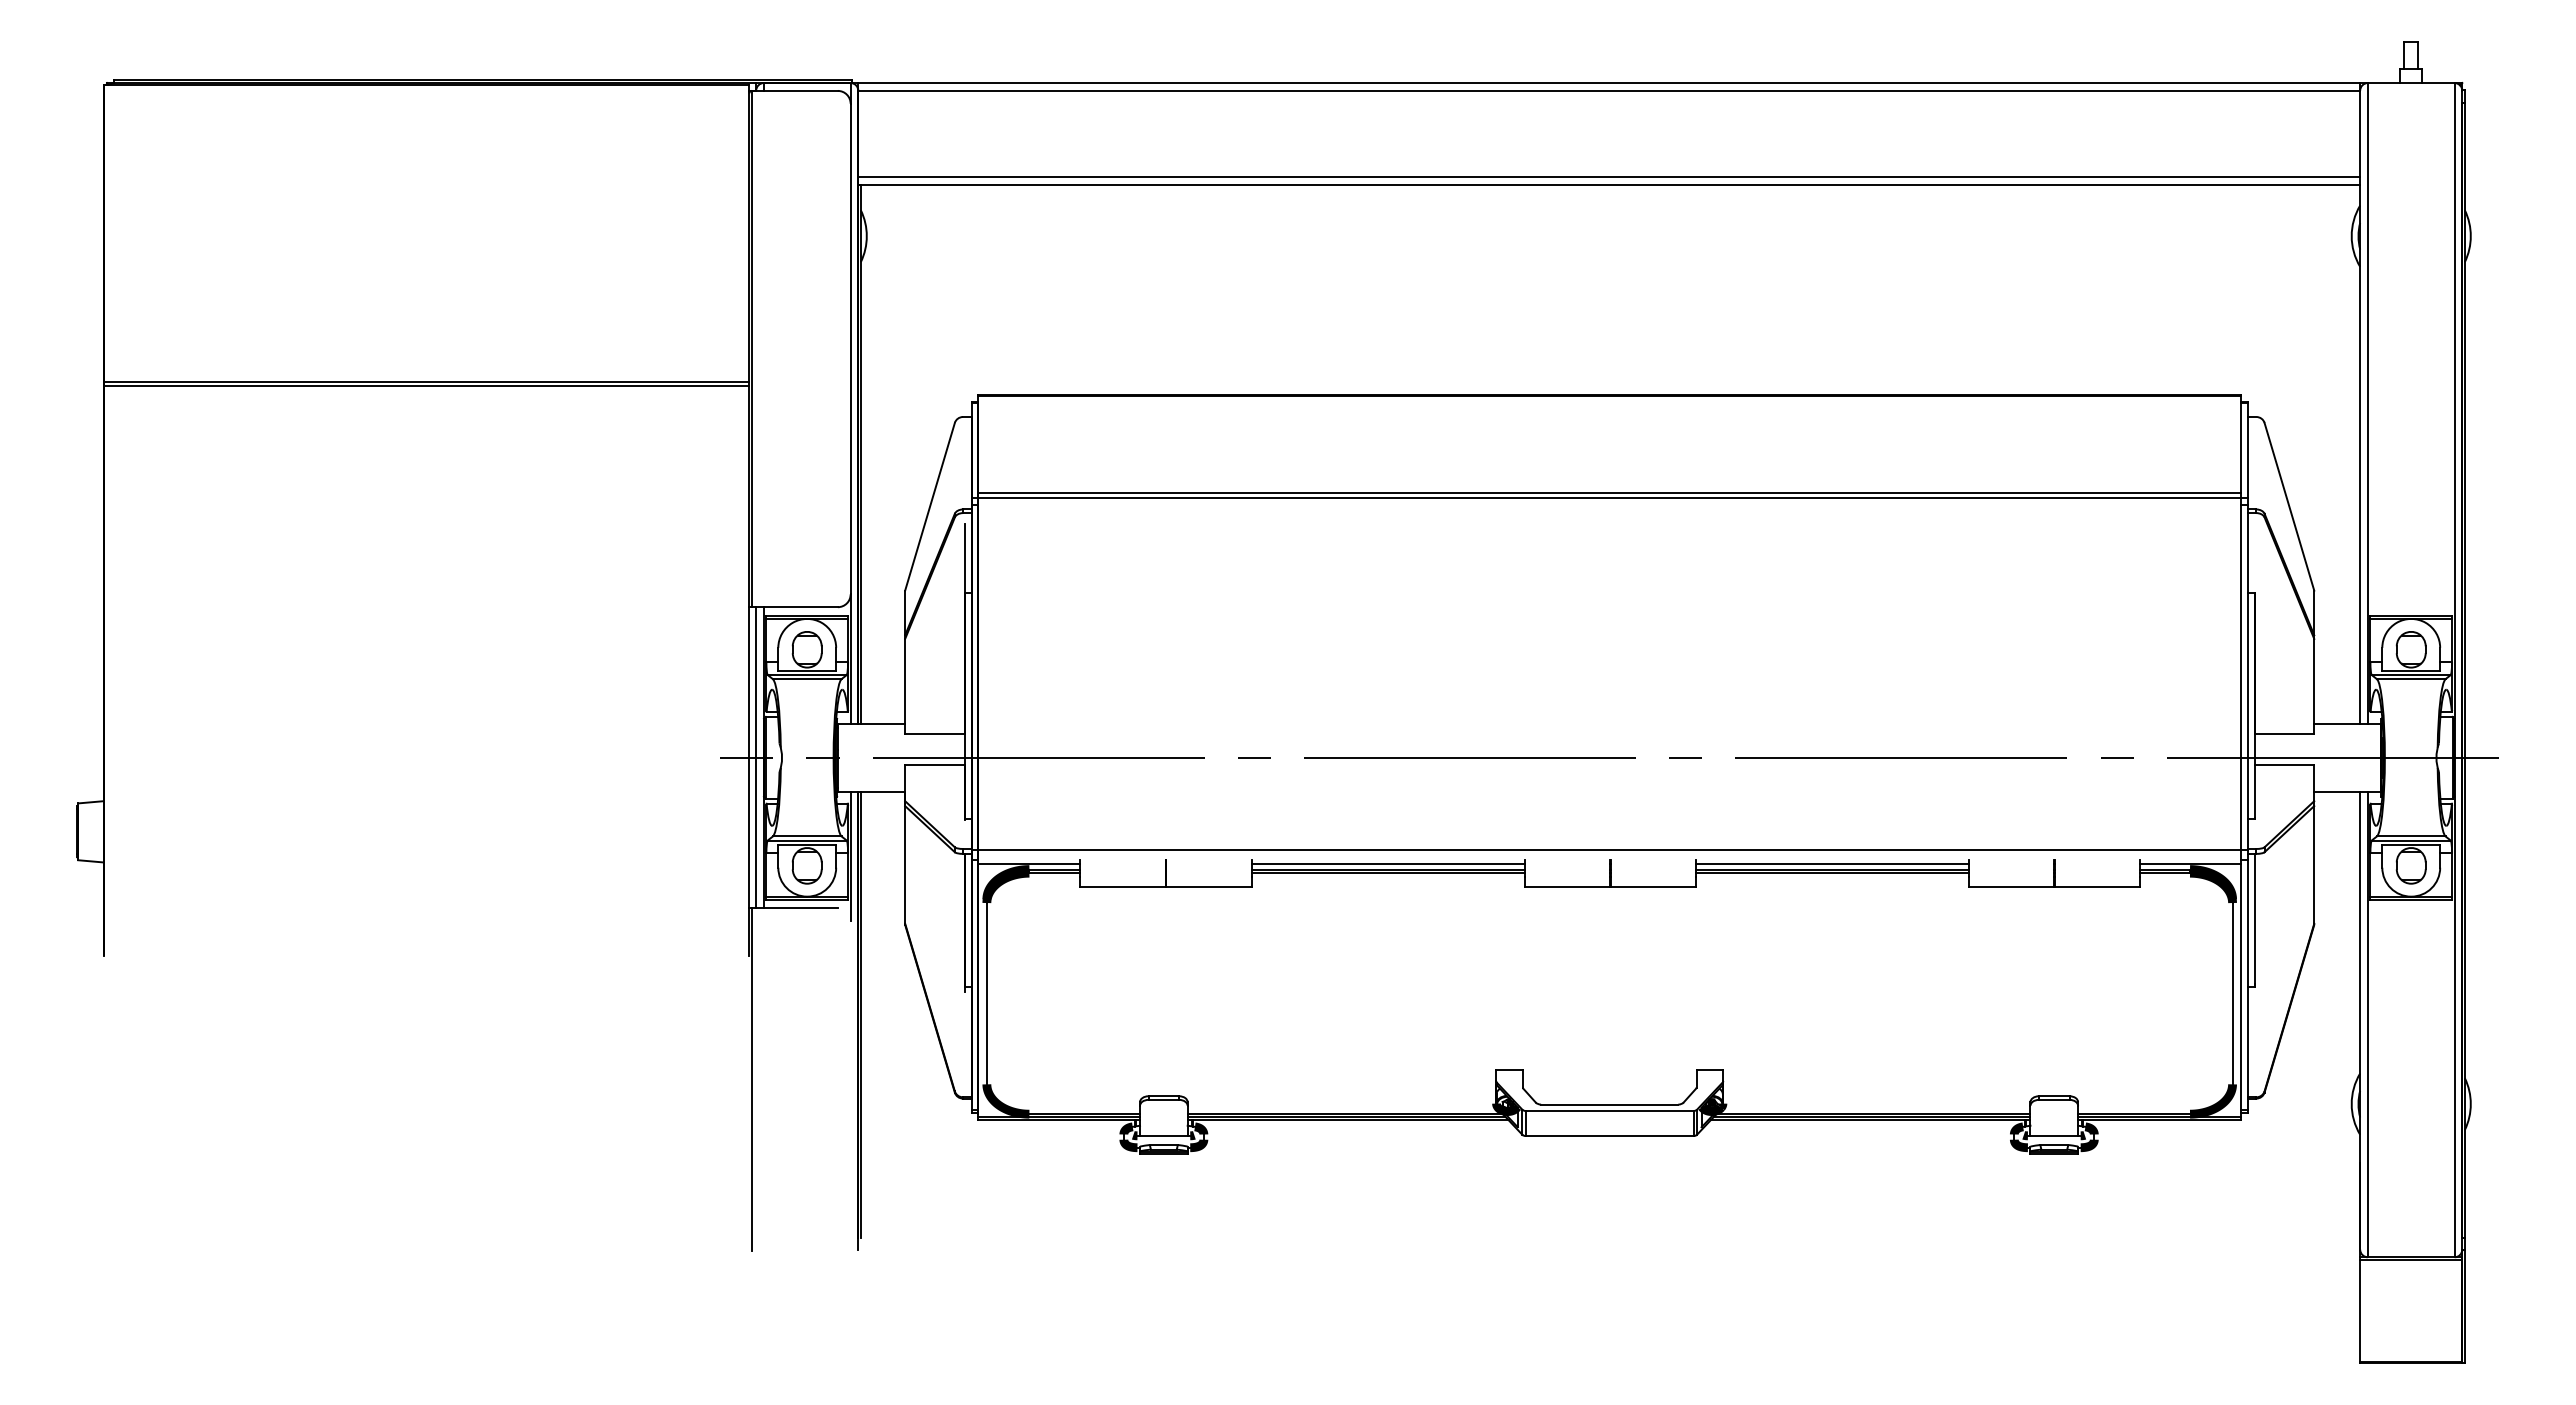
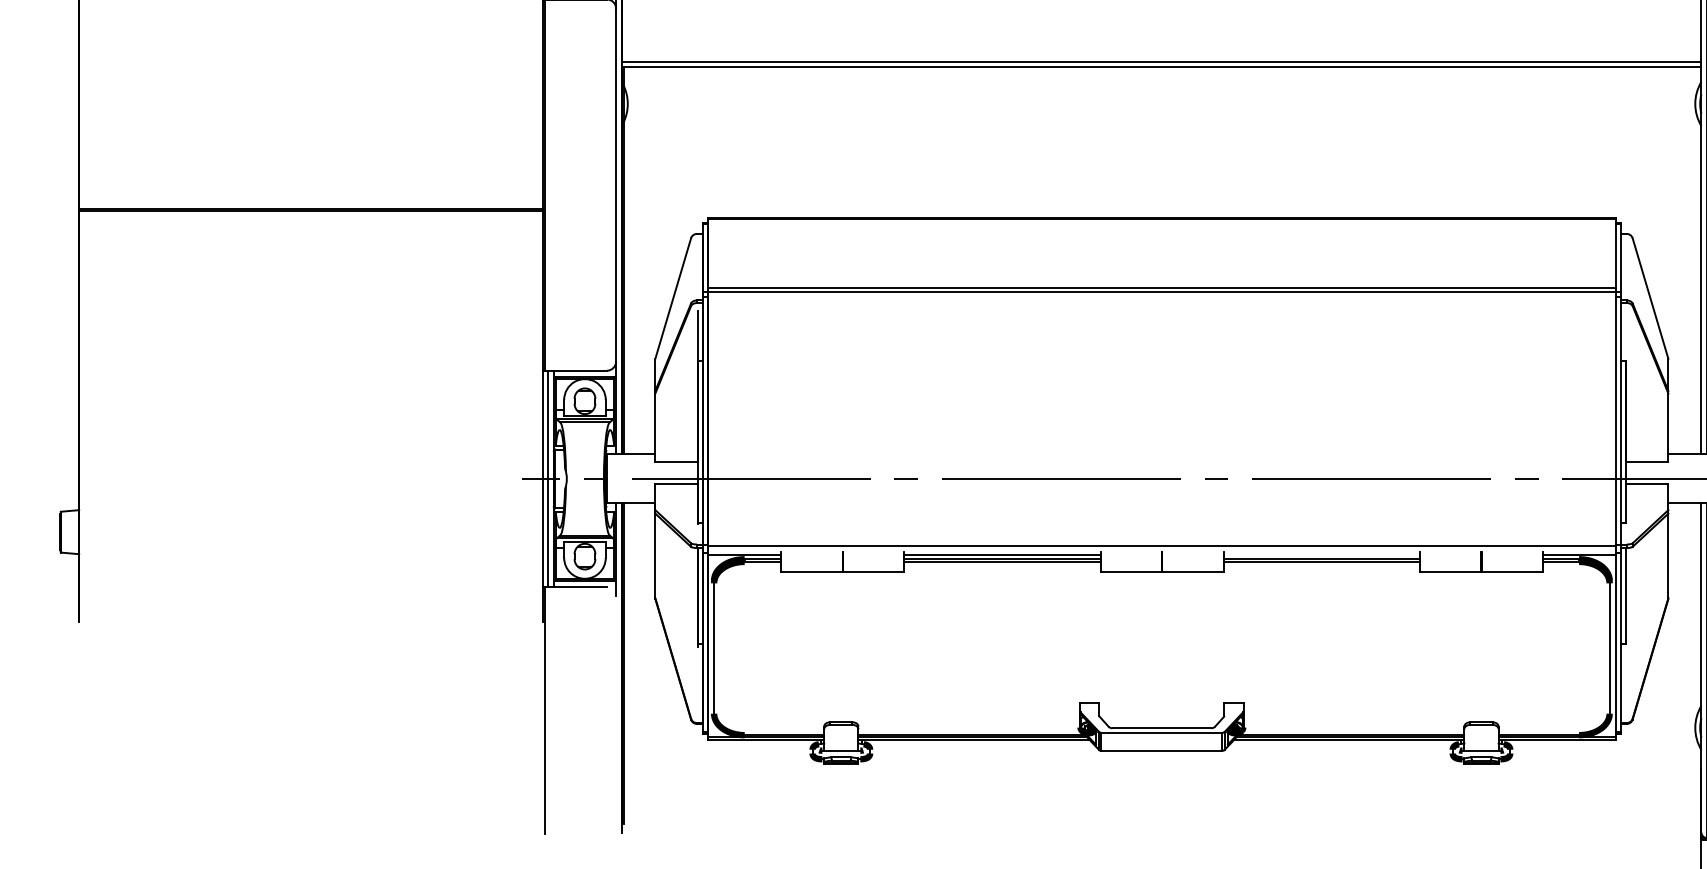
line: (1831, 863) -> (1321, 554), removed

